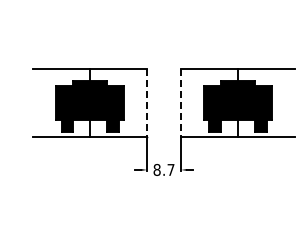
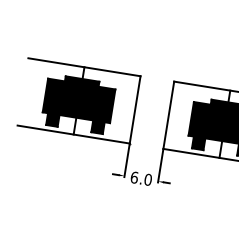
line: (147, 103) -> (135, 110), dashed -> solid
line: (181, 103) -> (169, 115), dashed -> solid
text: (163, 169) -> (140, 178), 8.7 -> 6.0

